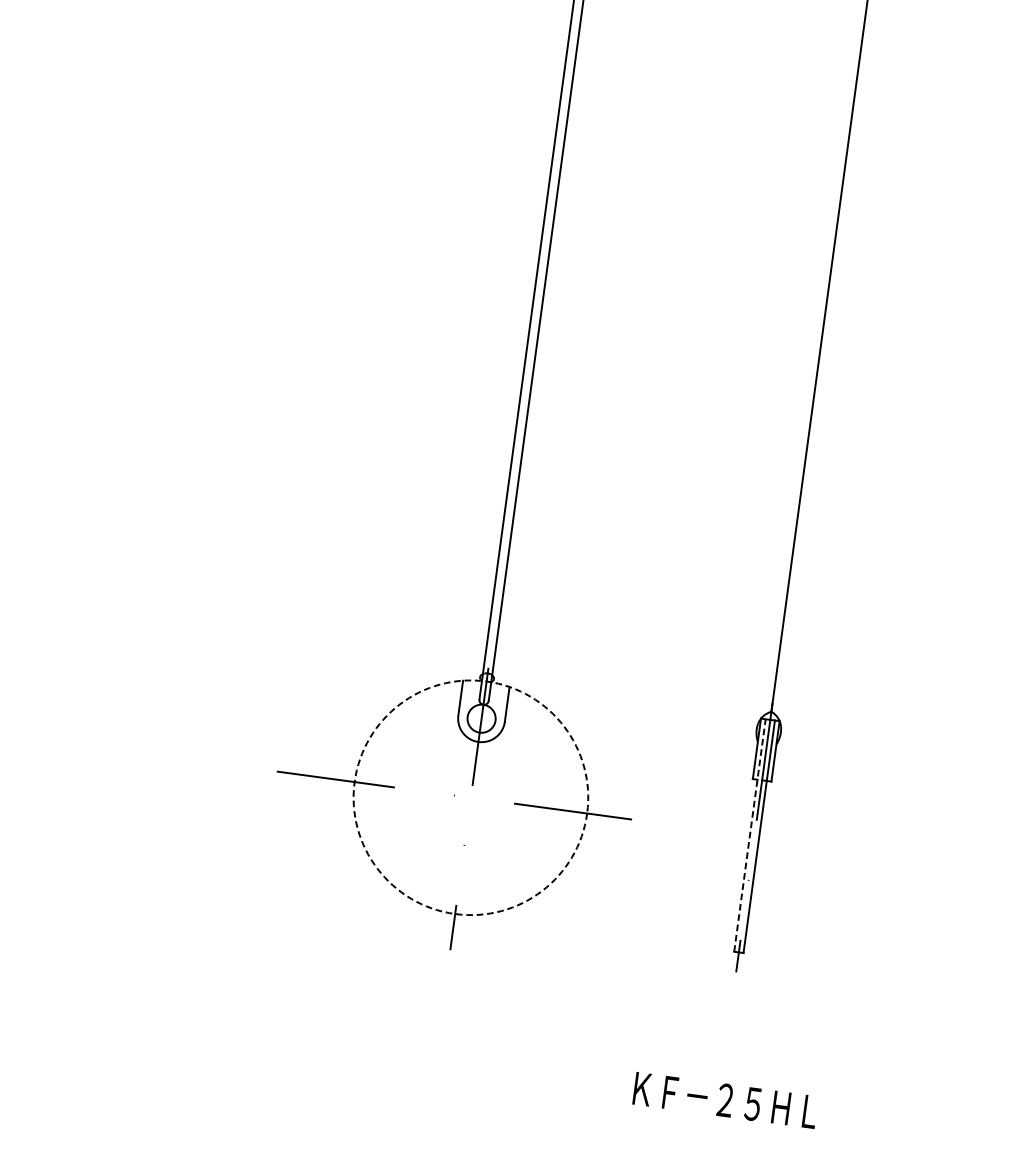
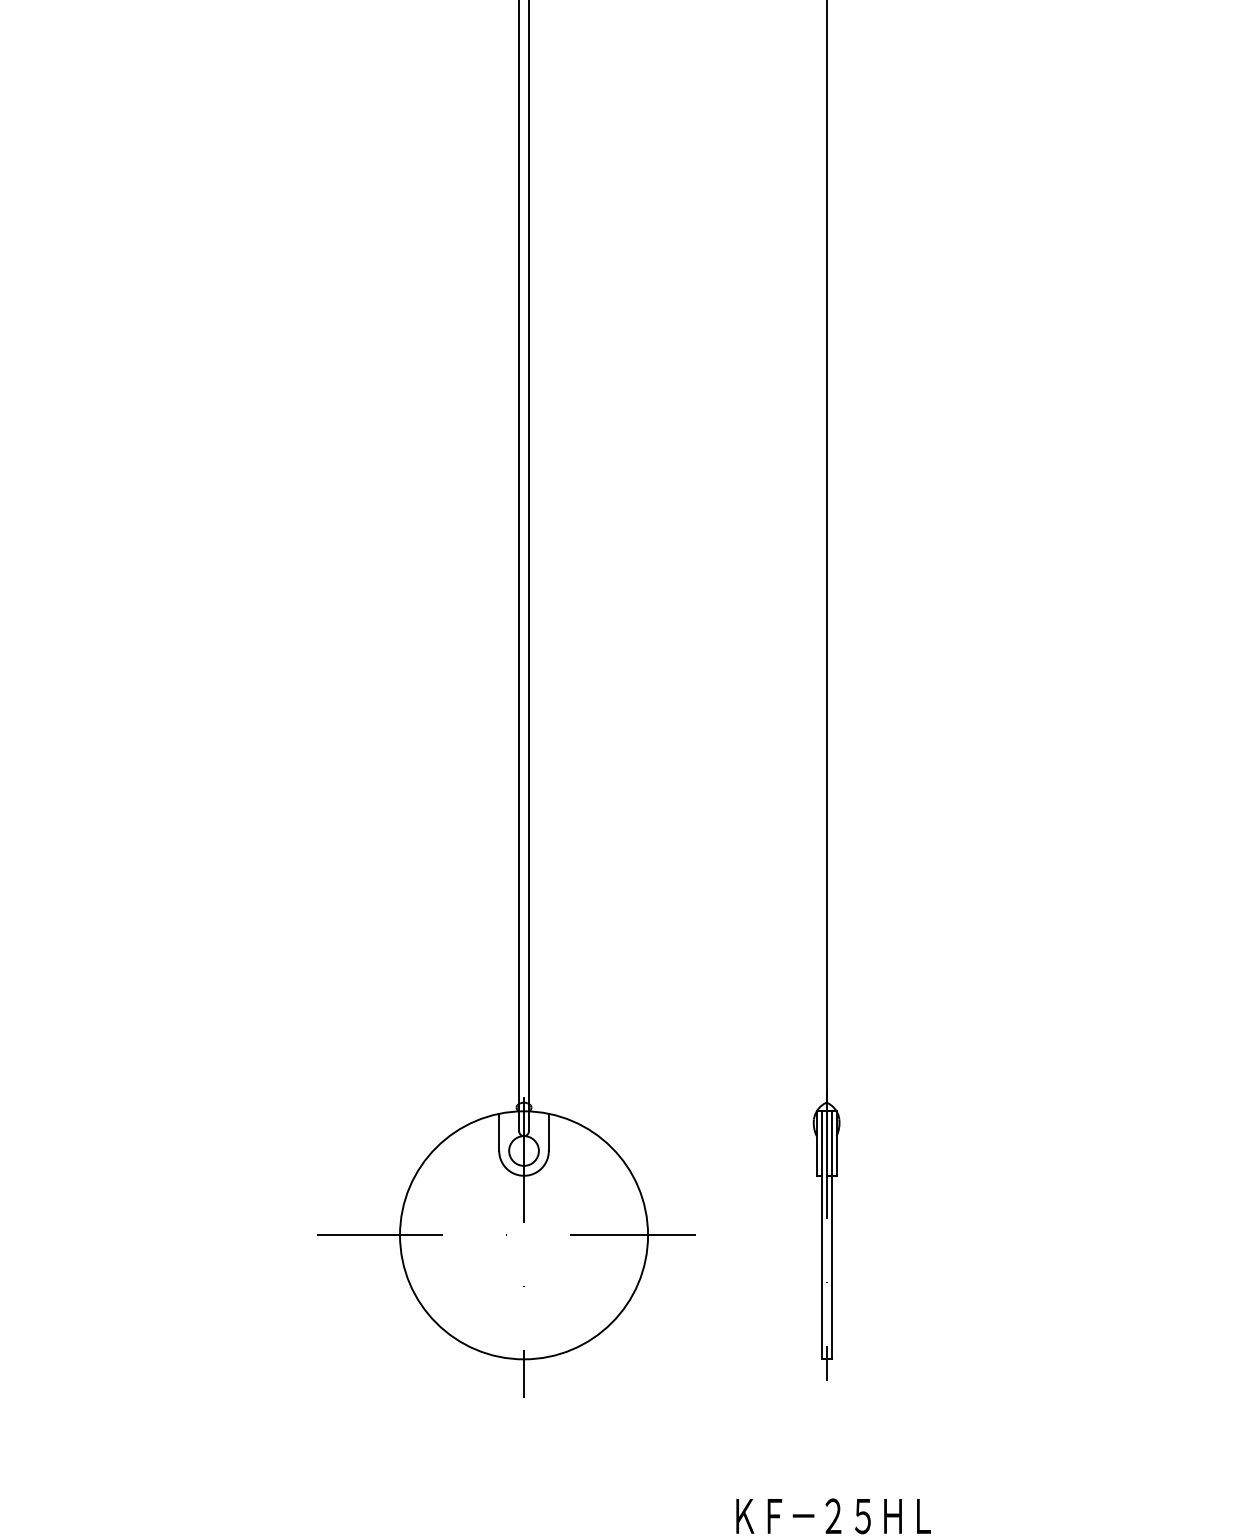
circle: (471, 798) -> (524, 1235), dashed -> solid
line: (749, 834) -> (821, 1234), dashed -> solid

